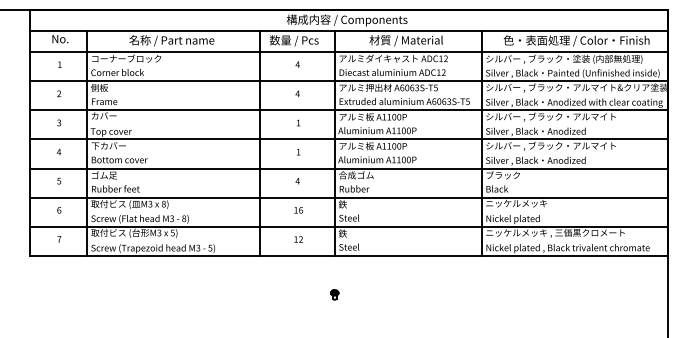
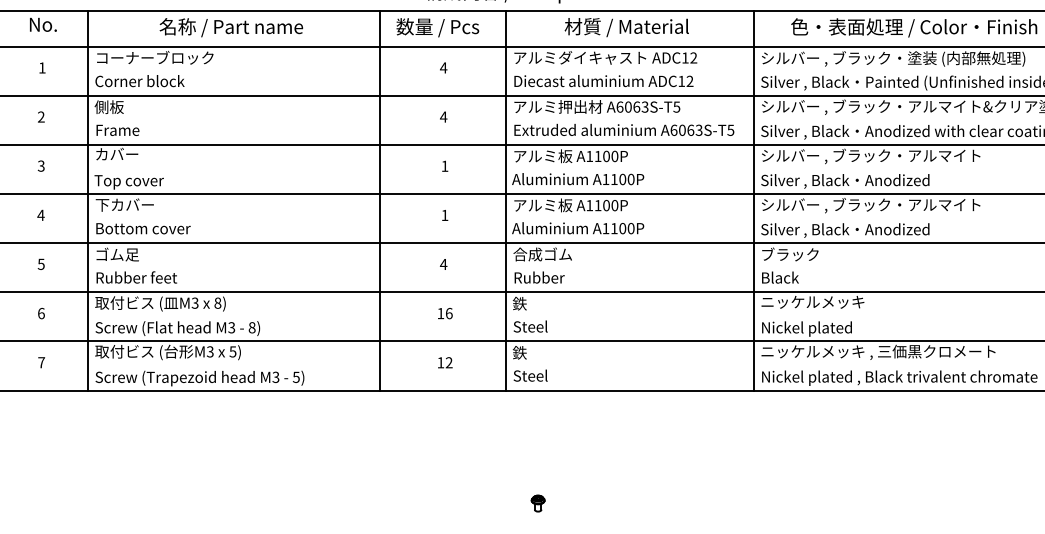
part: (334, 294) -> (537, 502), moved

